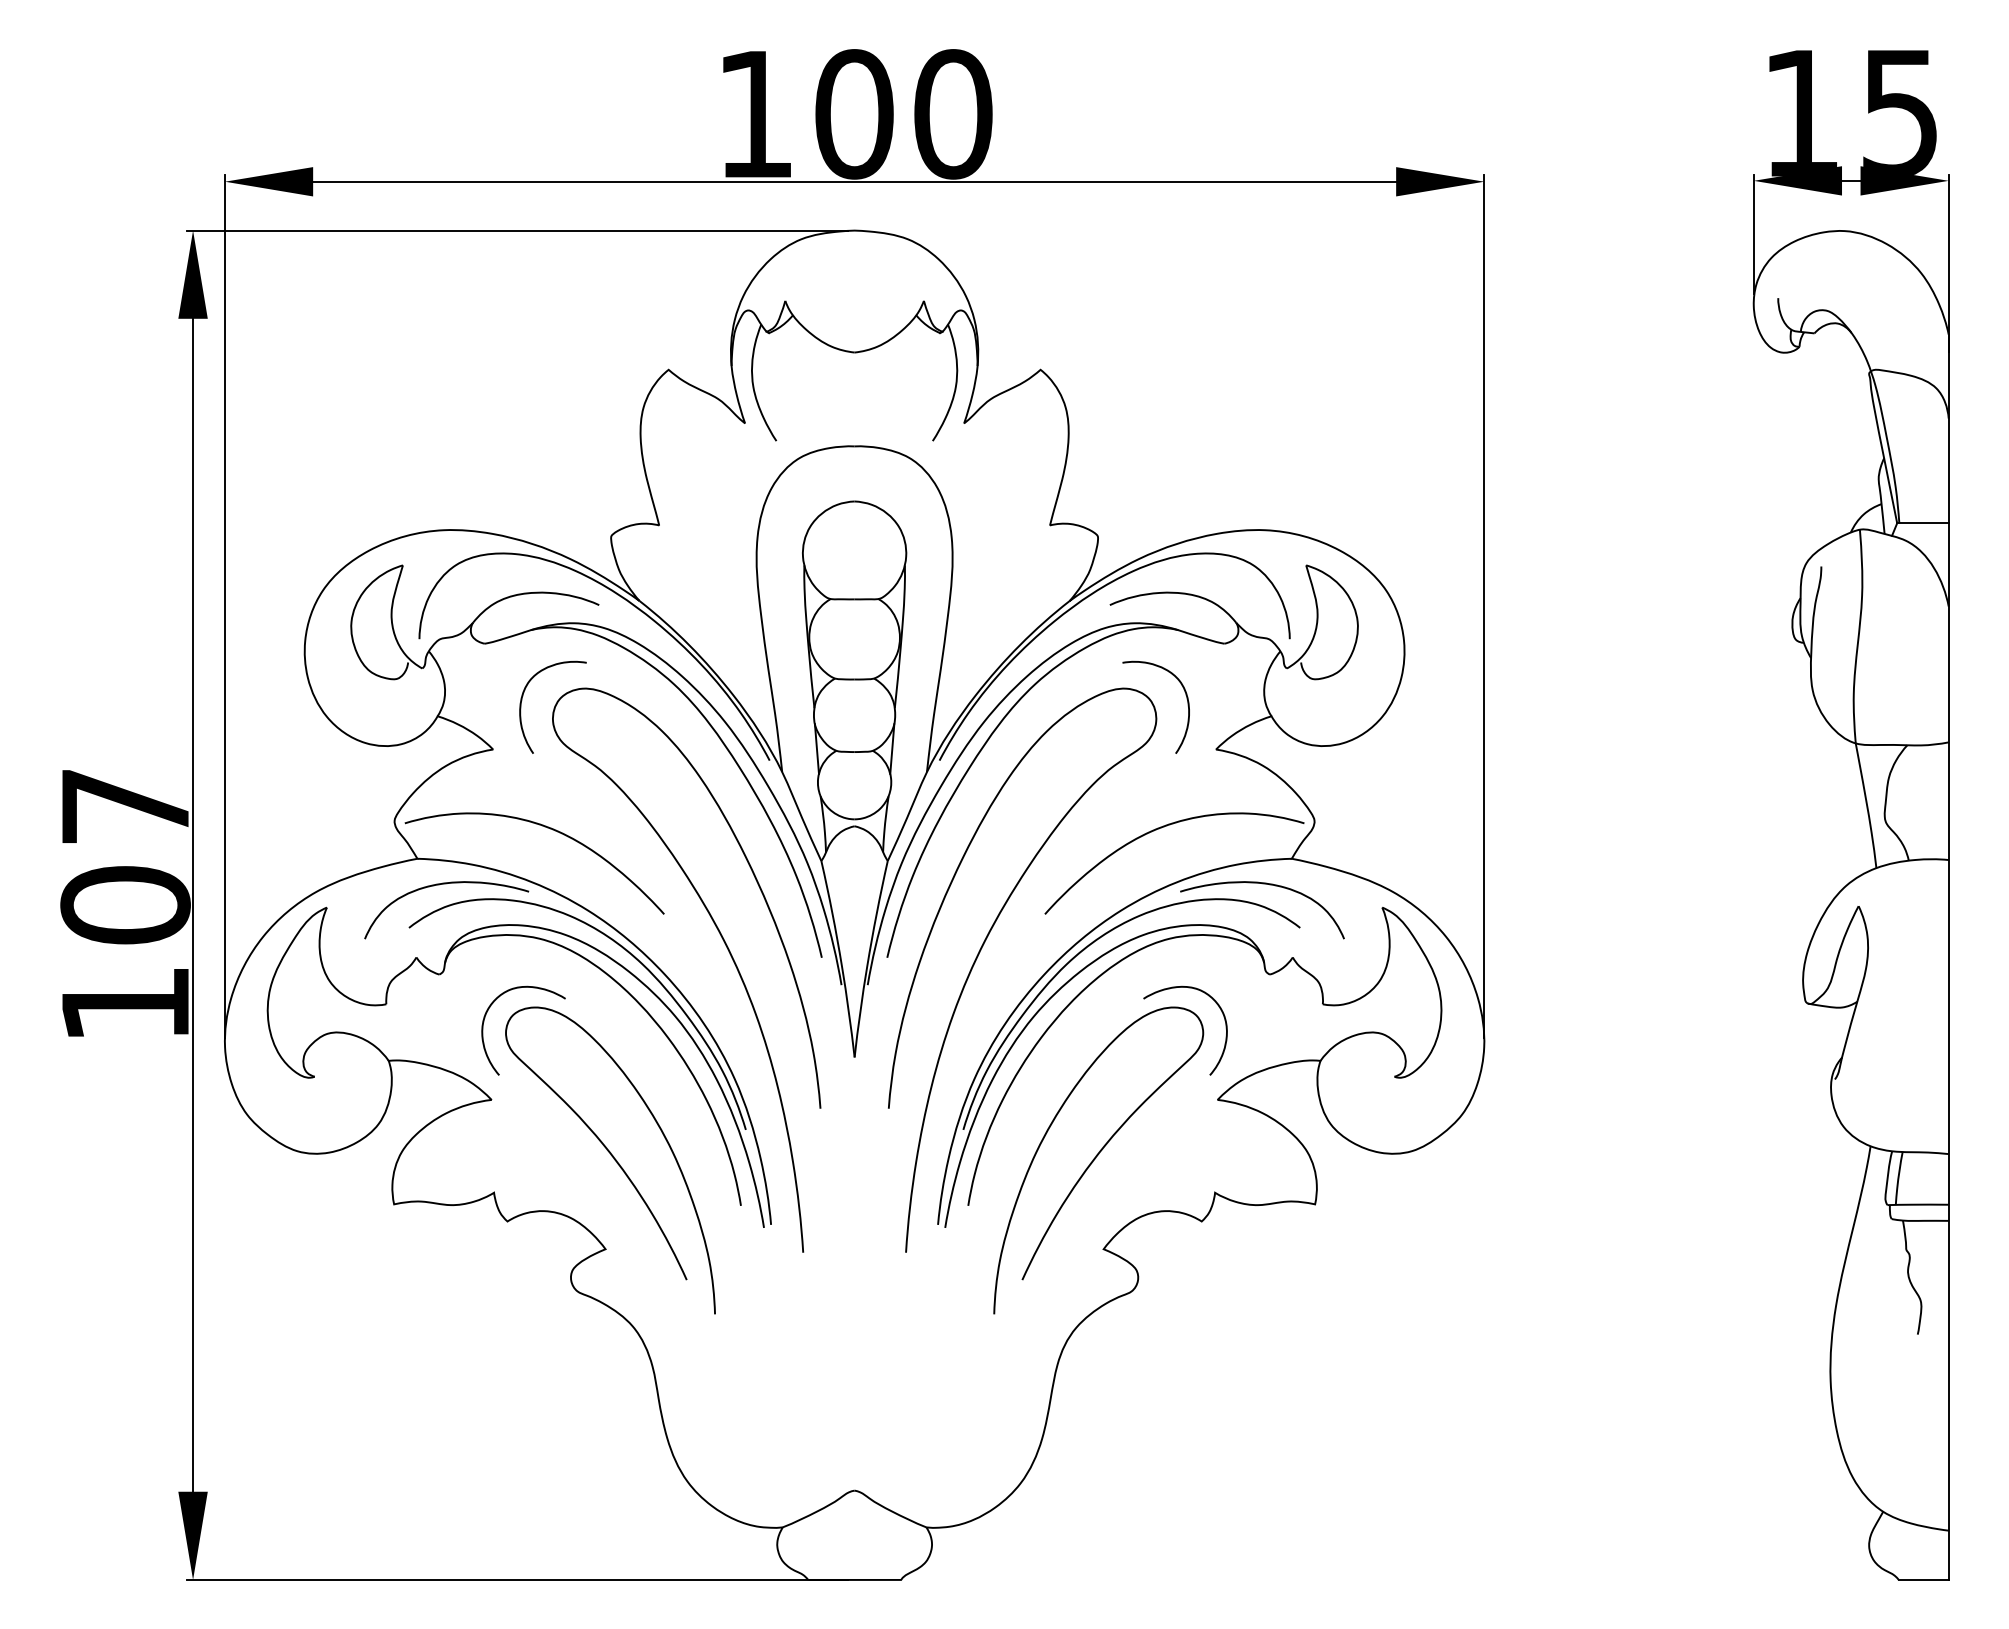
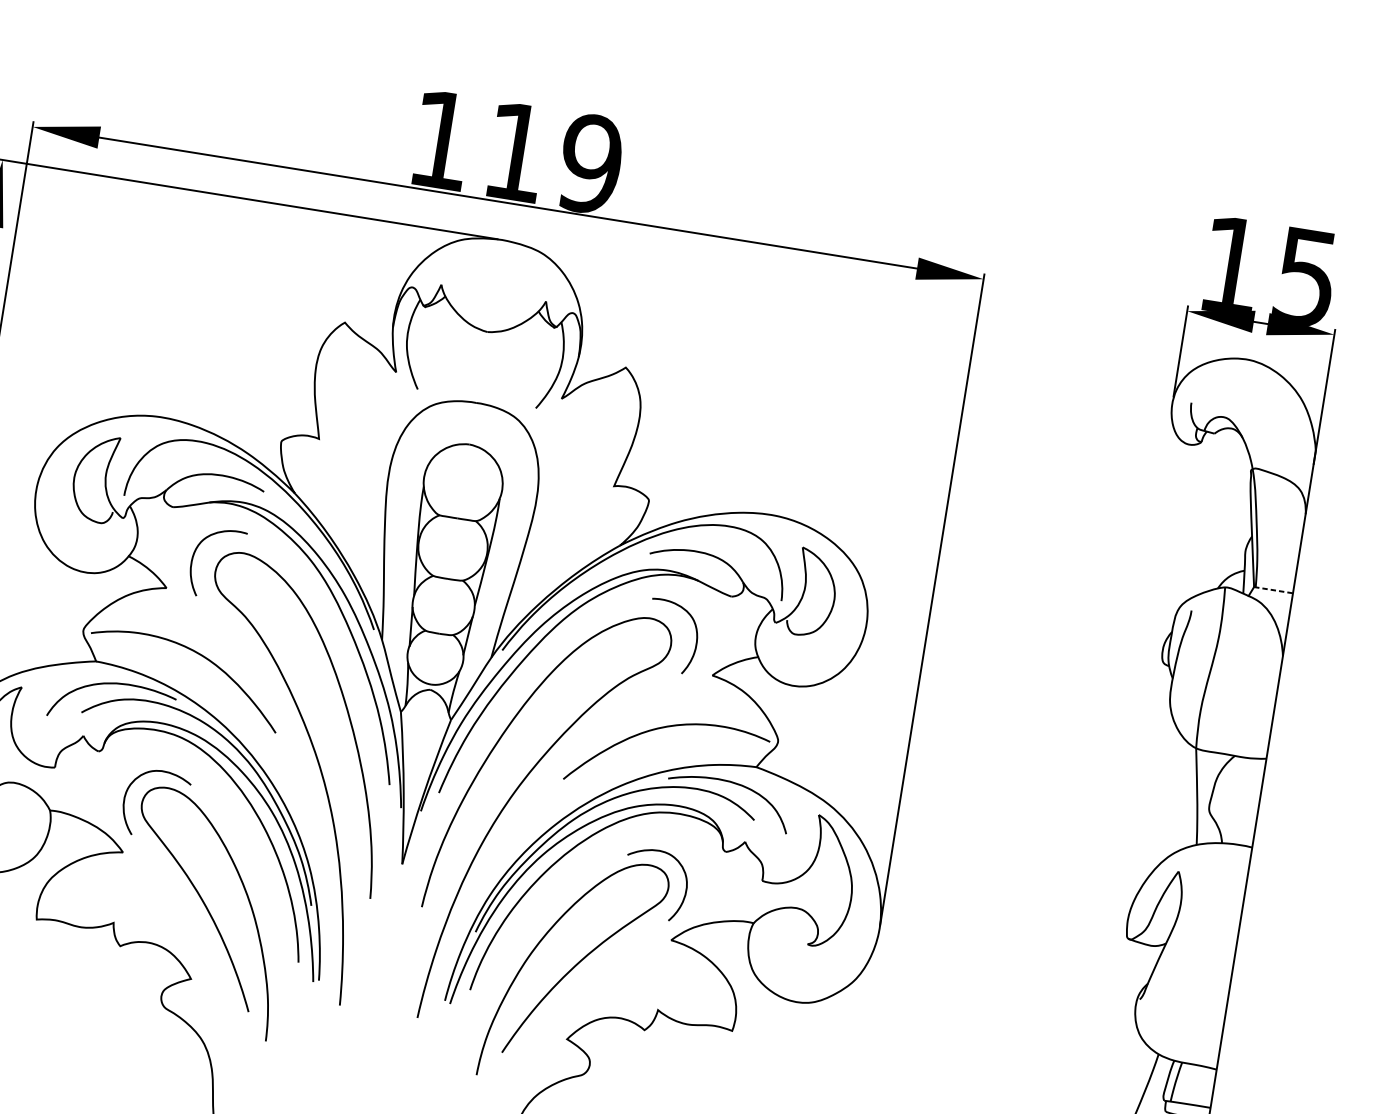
text: (903, 114) -> (553, 158), 100 -> 119
line: (1922, 523) -> (1273, 590), solid -> dashed

